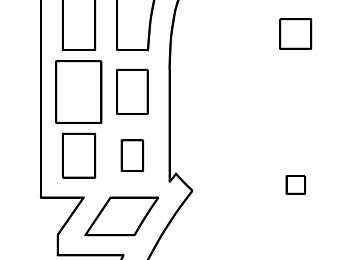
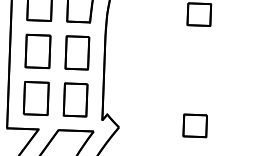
part: (79, 91) -> (38, 51), size x0.71
part: (132, 155) -> (75, 99), size x1.43
part: (295, 184) -> (195, 125), size x1.67

